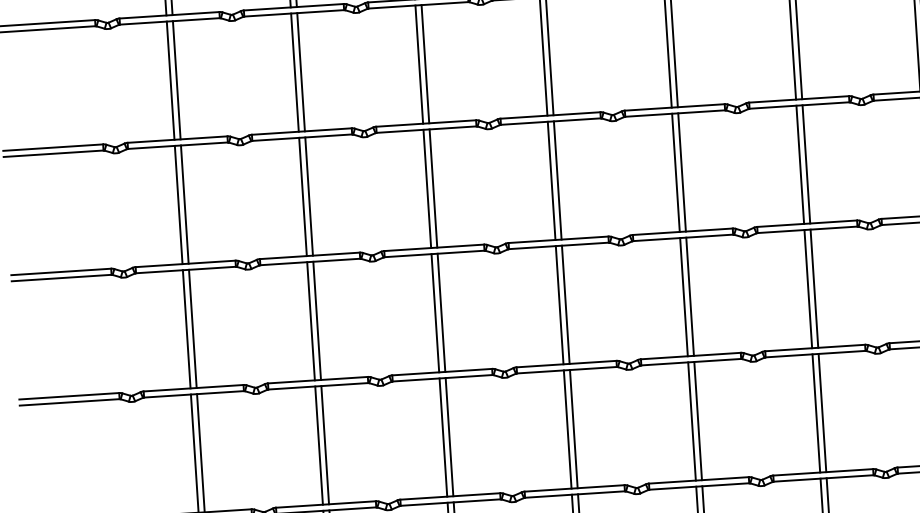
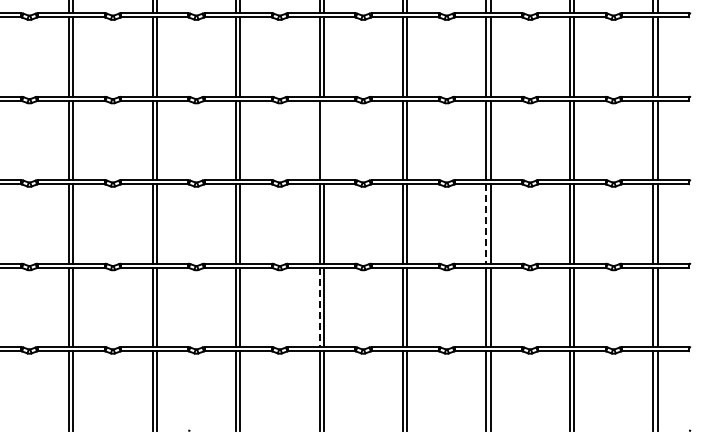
line: (557, 180) -> (323, 140), removed
line: (808, 289) -> (486, 224), solid -> dashed
line: (567, 429) -> (319, 307), solid -> dashed

